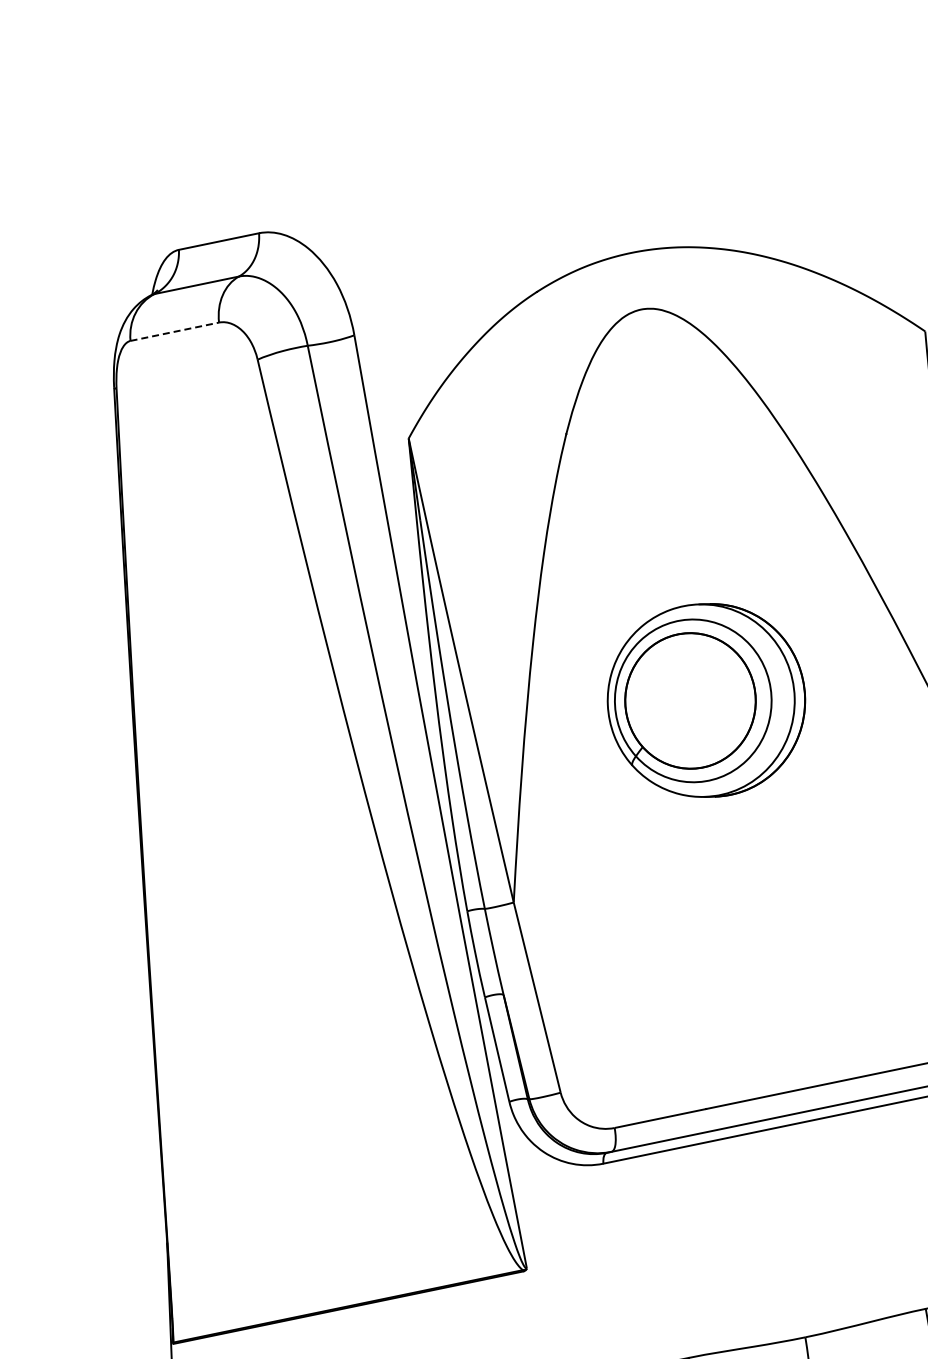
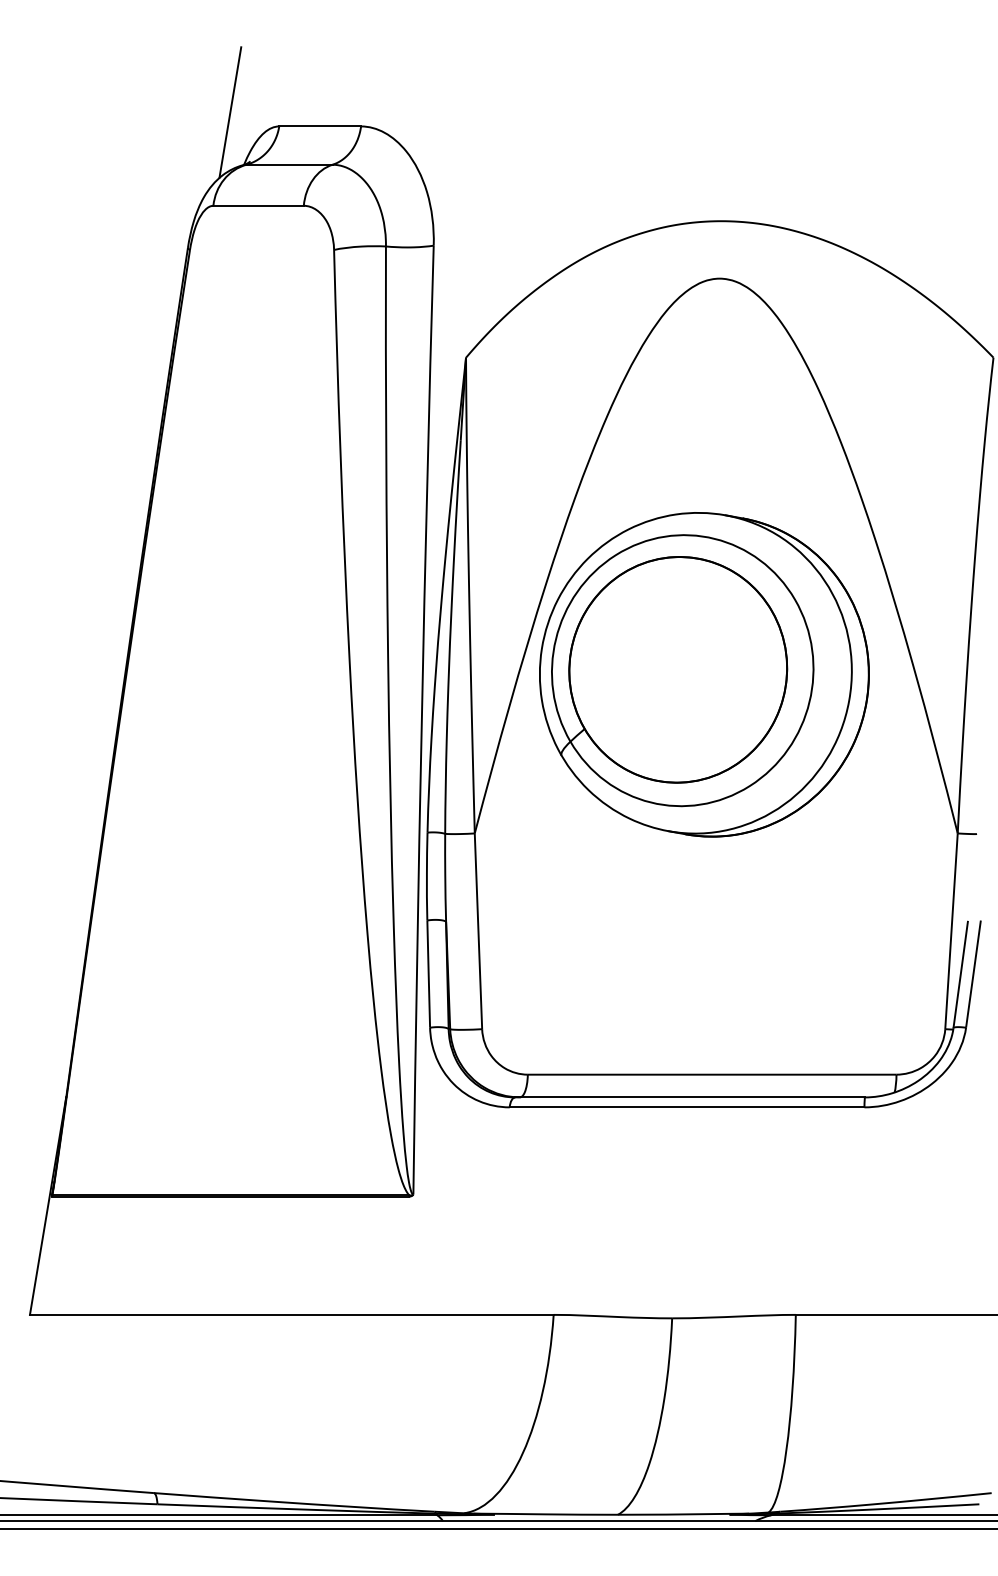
line: (128, 246) -> (230, 112), added
line: (175, 331) -> (259, 205), dashed -> solid
part: (706, 700) -> (704, 674), size x1.67

